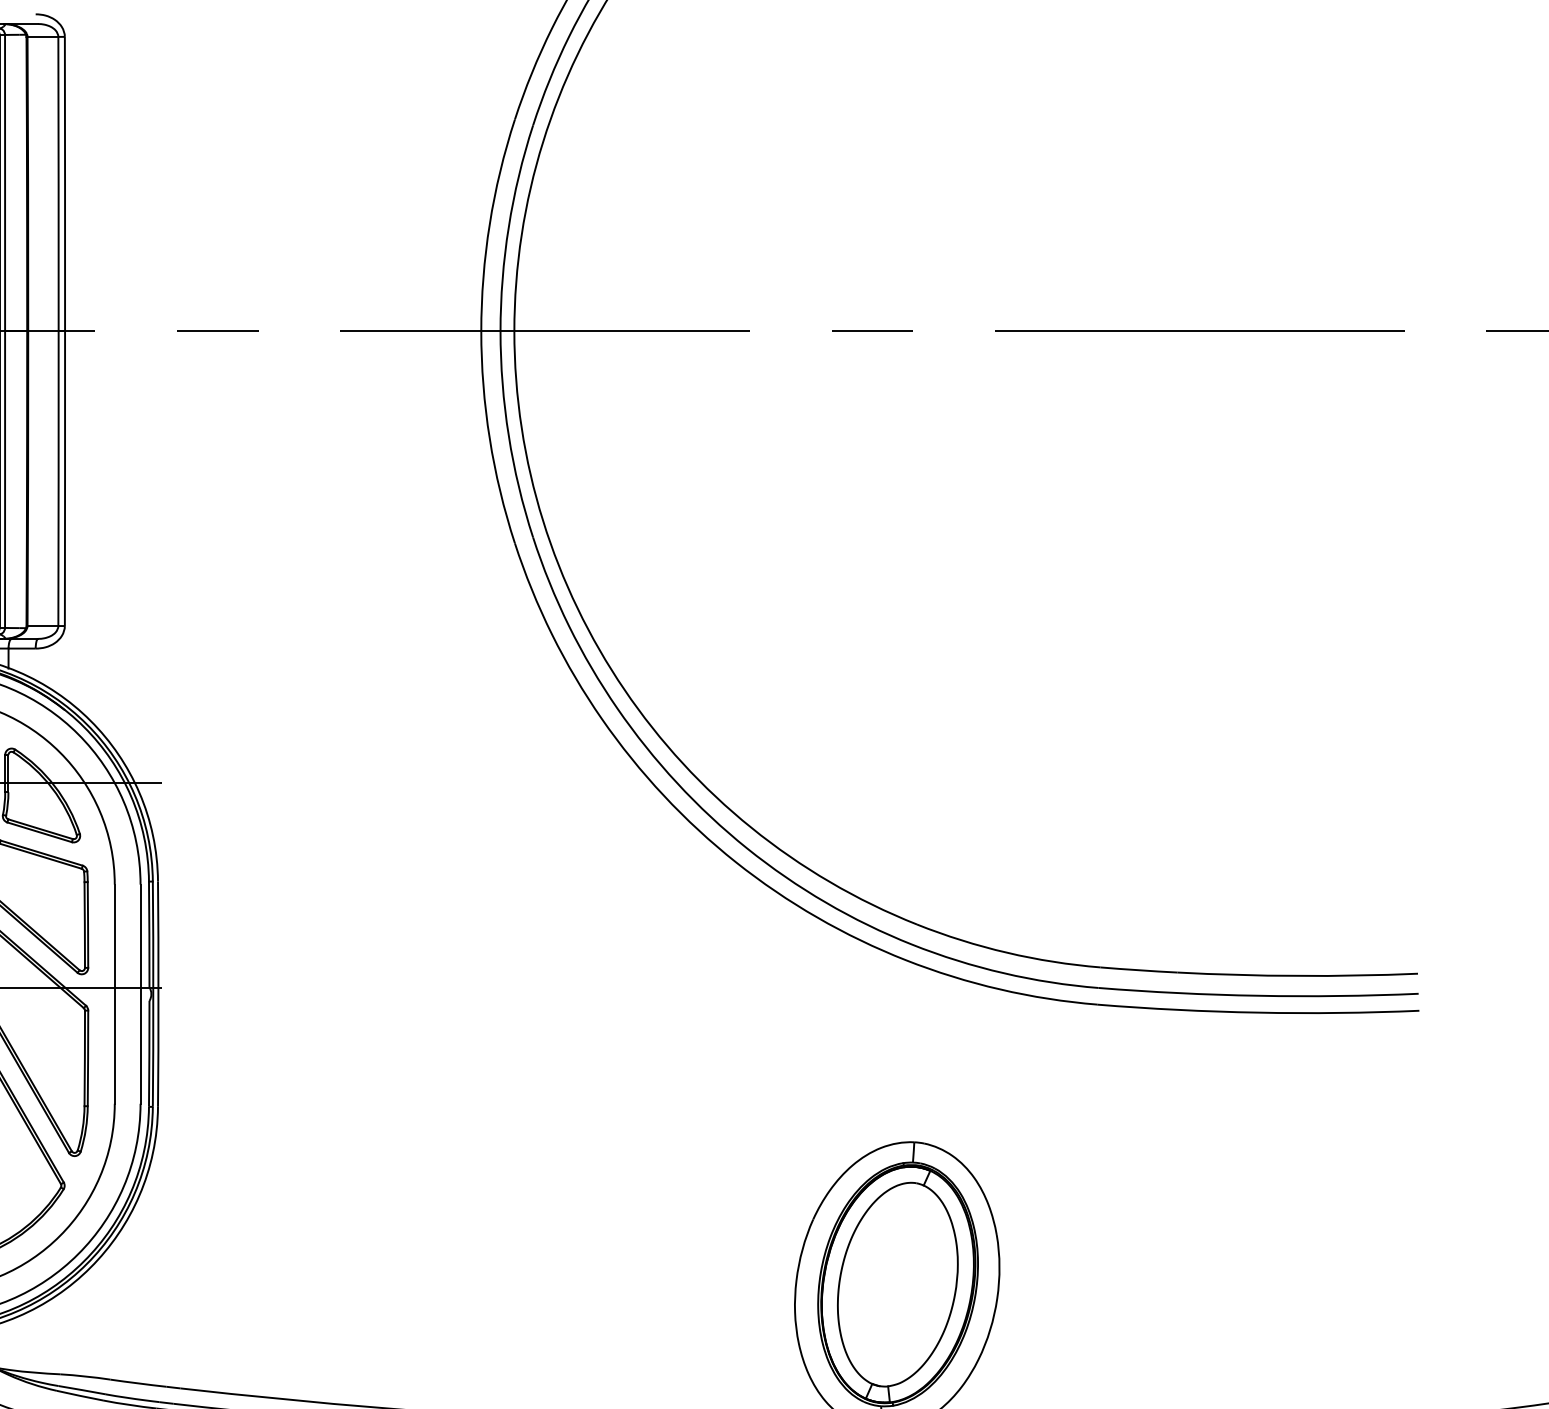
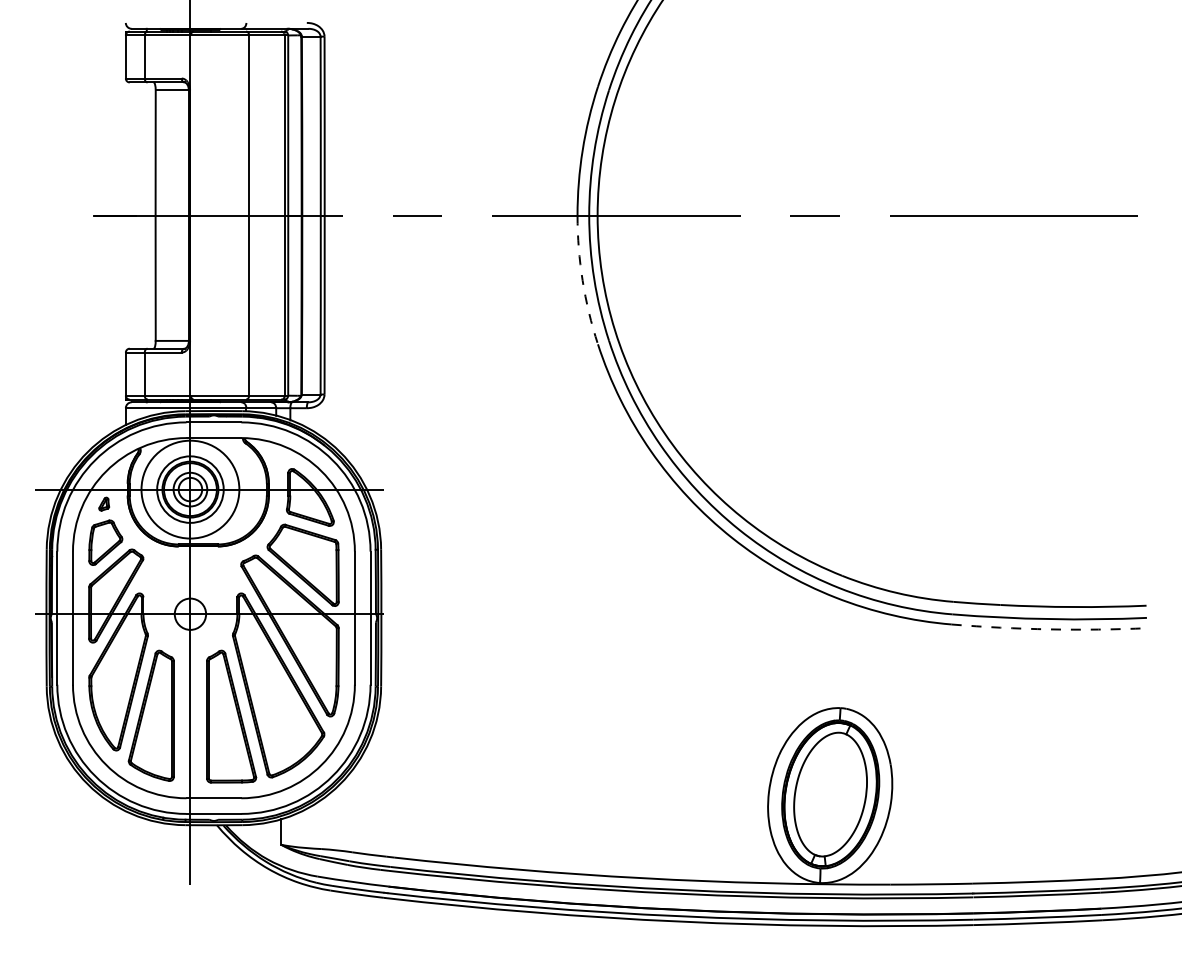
arc: (489, 438) -> (582, 280), solid -> dashed
arc: (1258, 1012) -> (1049, 629), solid -> dashed

